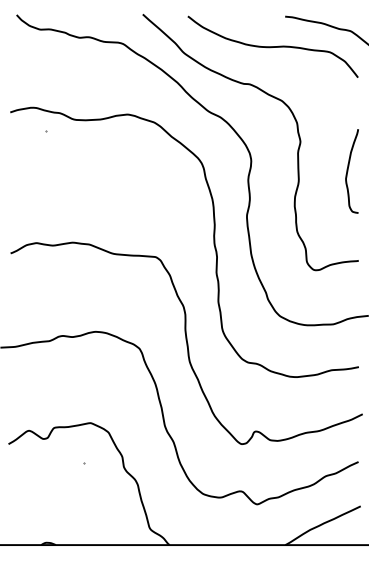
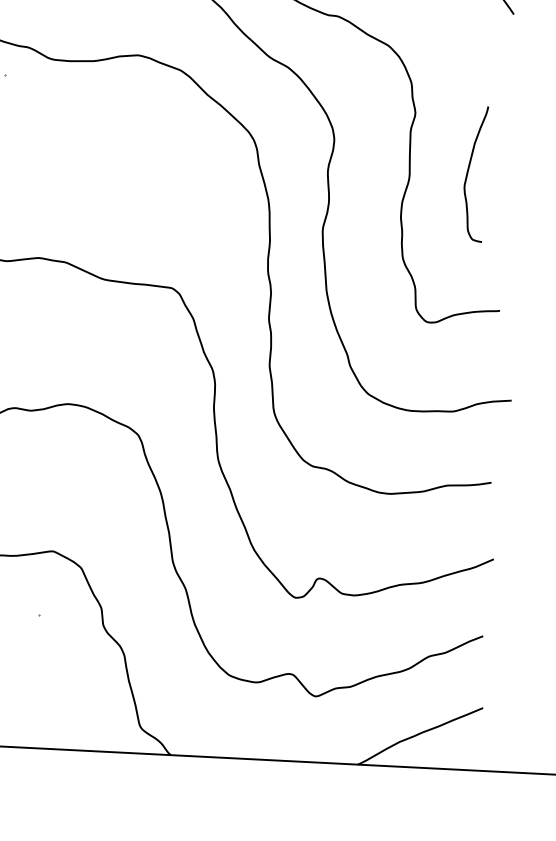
curve: (348, 171) -> (469, 174), moved

